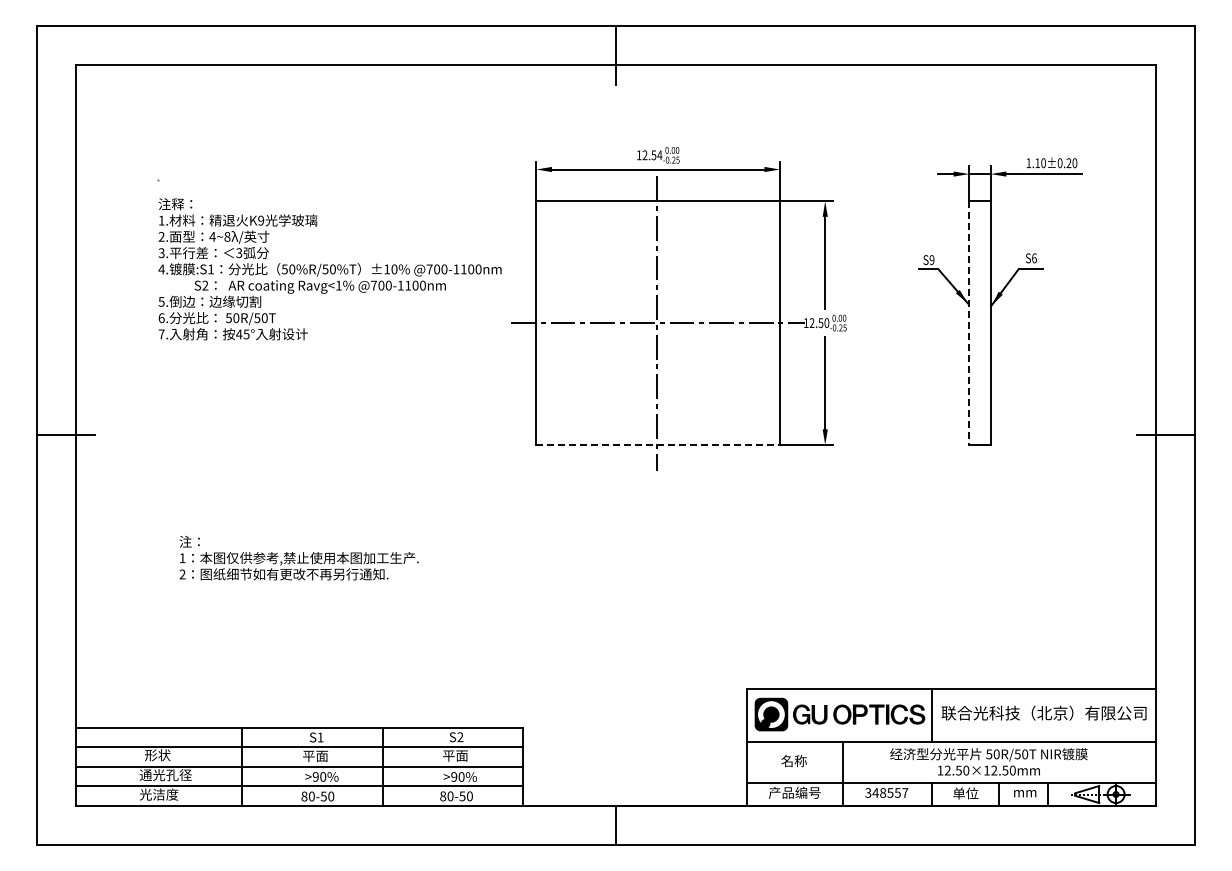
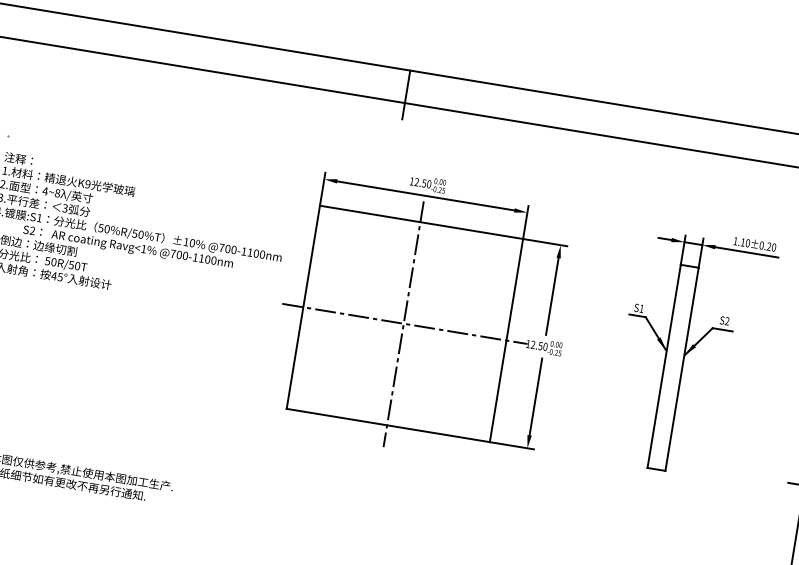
text: (659, 155) -> (428, 184), 12.54 -> 12.50
text: (1034, 258) -> (727, 321), S6 -> S2
text: (931, 260) -> (641, 309), S9 -> S1
line: (969, 323) -> (664, 366), dashed -> solid
line: (658, 444) -> (388, 425), dashed -> solid

